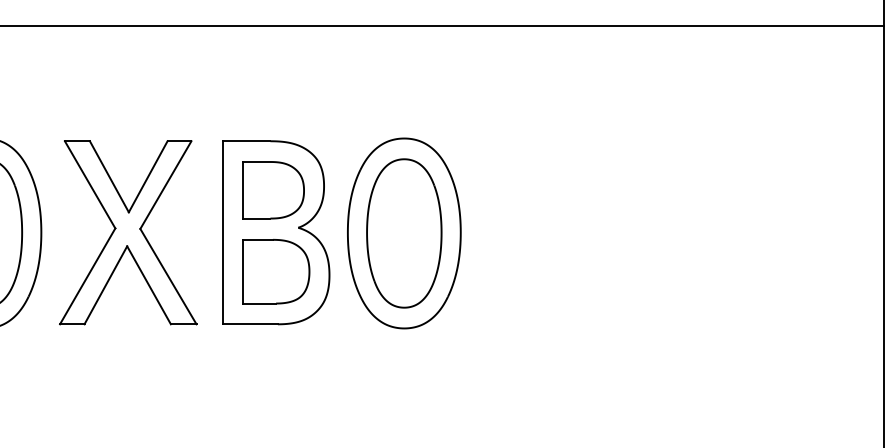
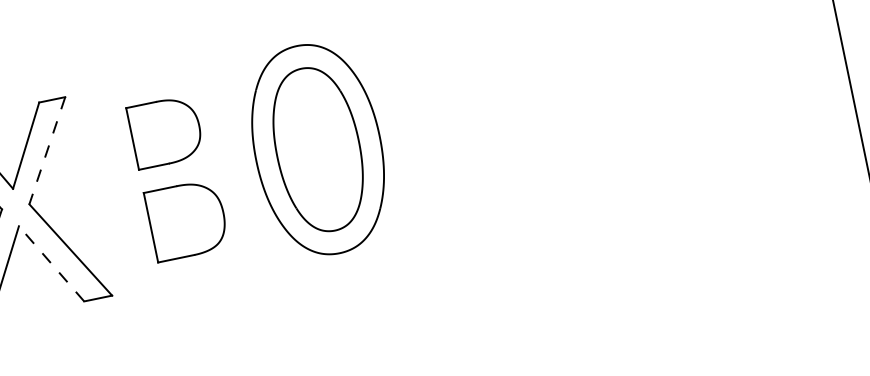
line: (165, 185) -> (46, 151), solid -> dashed
part: (276, 232) -> (178, 177), removed
line: (149, 285) -> (52, 263), solid -> dashed

